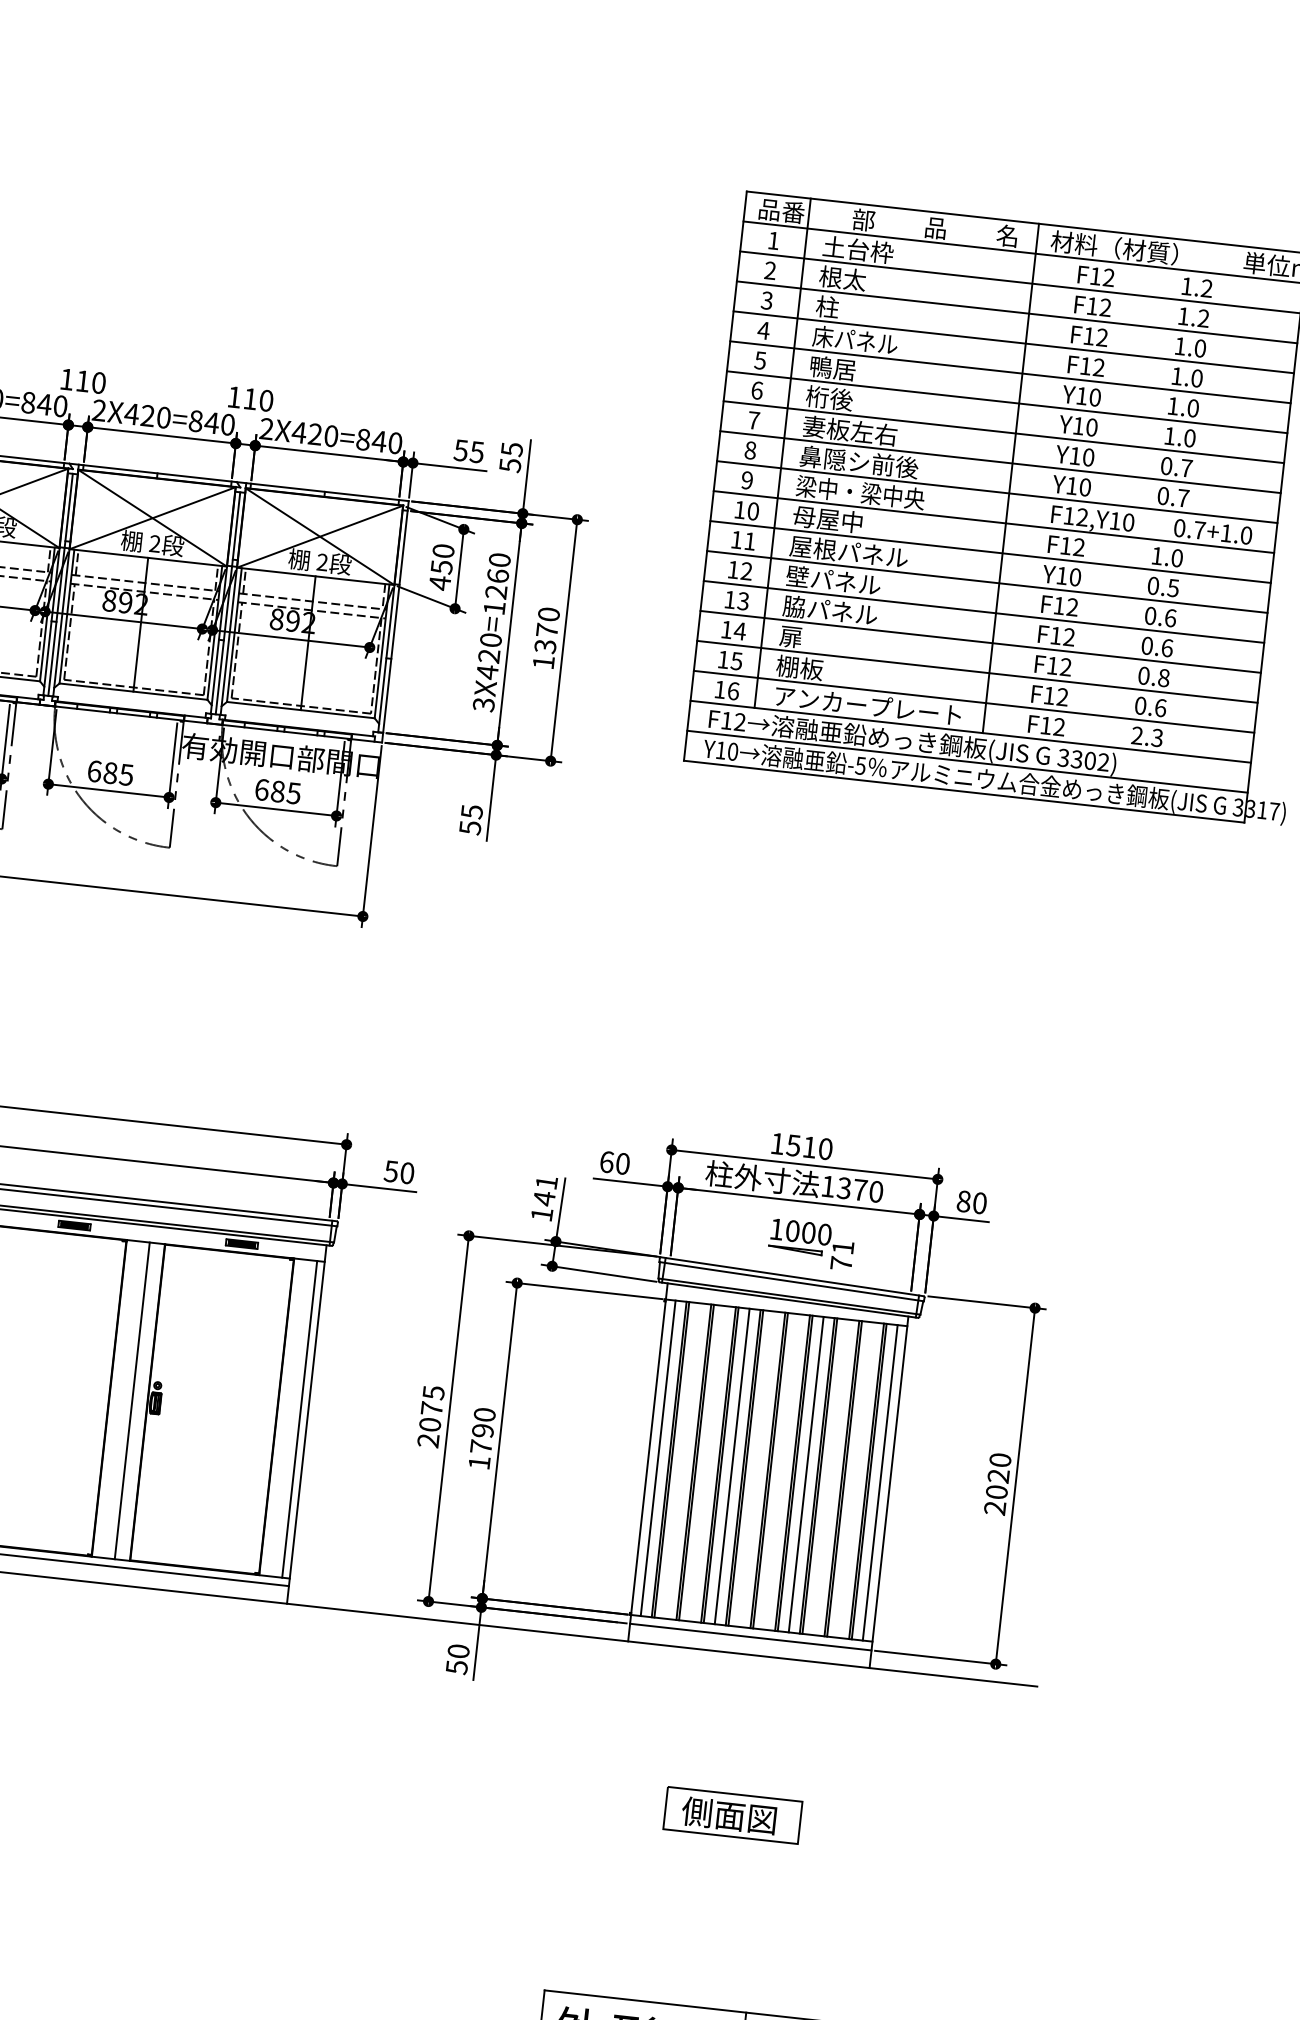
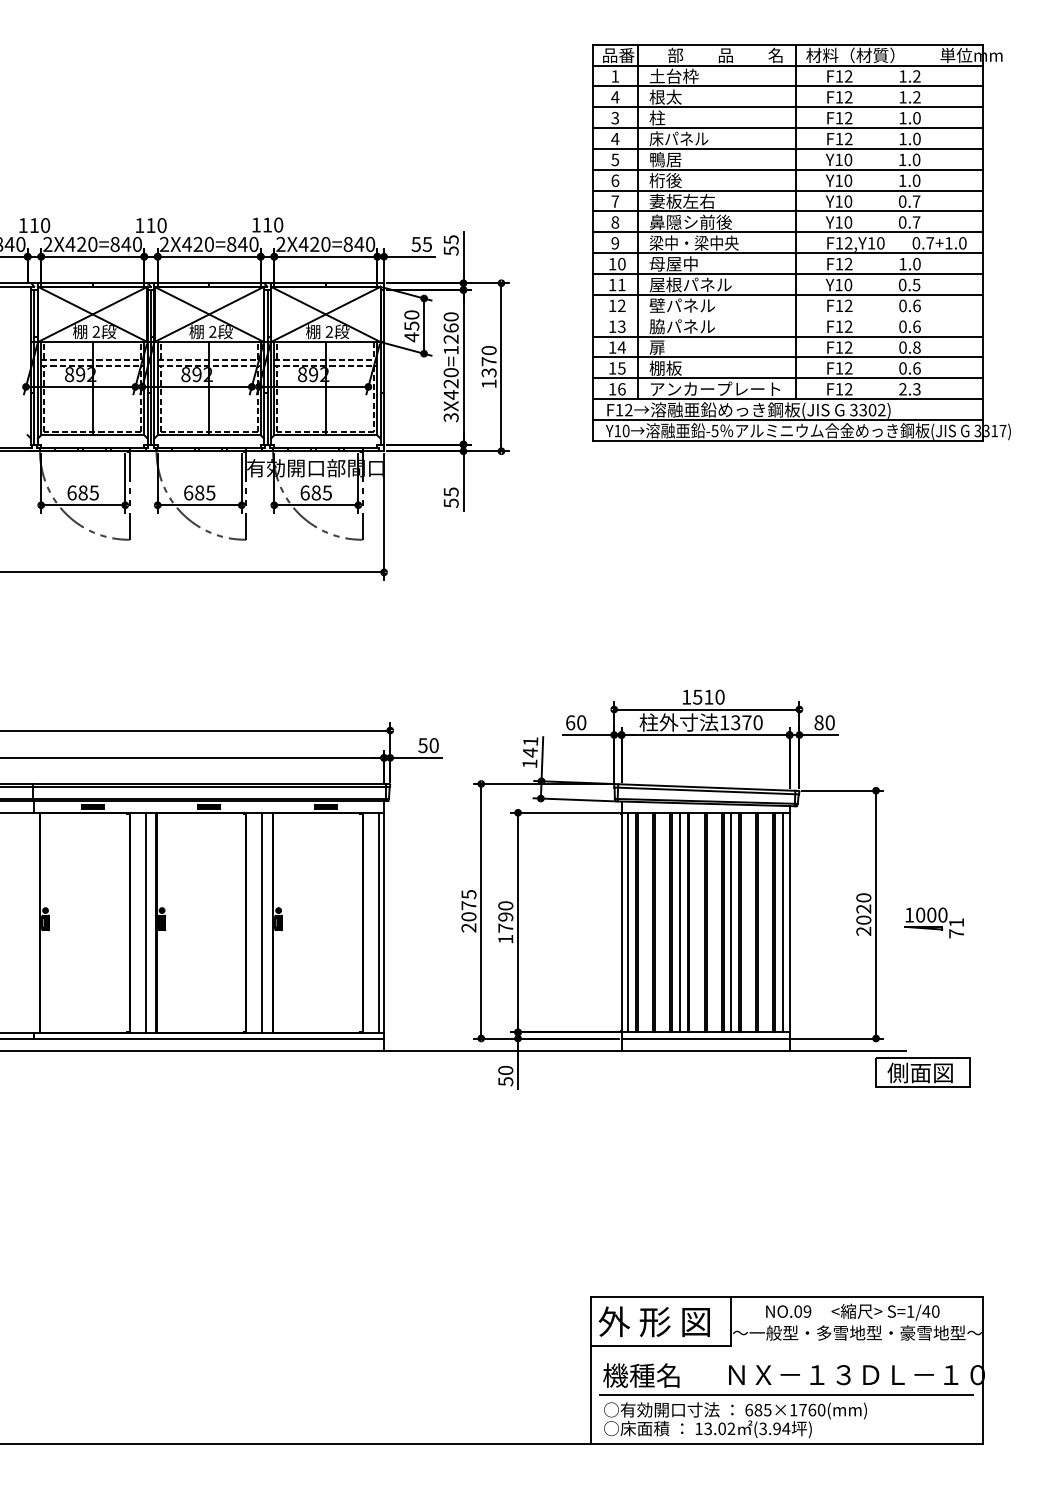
text: (770, 270) -> (615, 97), 2 -> 4
line: (984, 611) -> (788, 315), removed
part: (810, 1243) -> (933, 922), moved
part: (732, 1815) -> (922, 1072), moved

